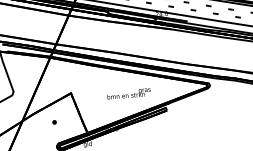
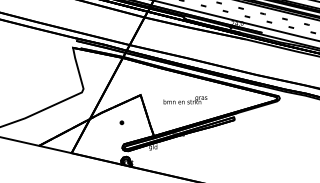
text: (129, 94) -> (185, 100), moved

